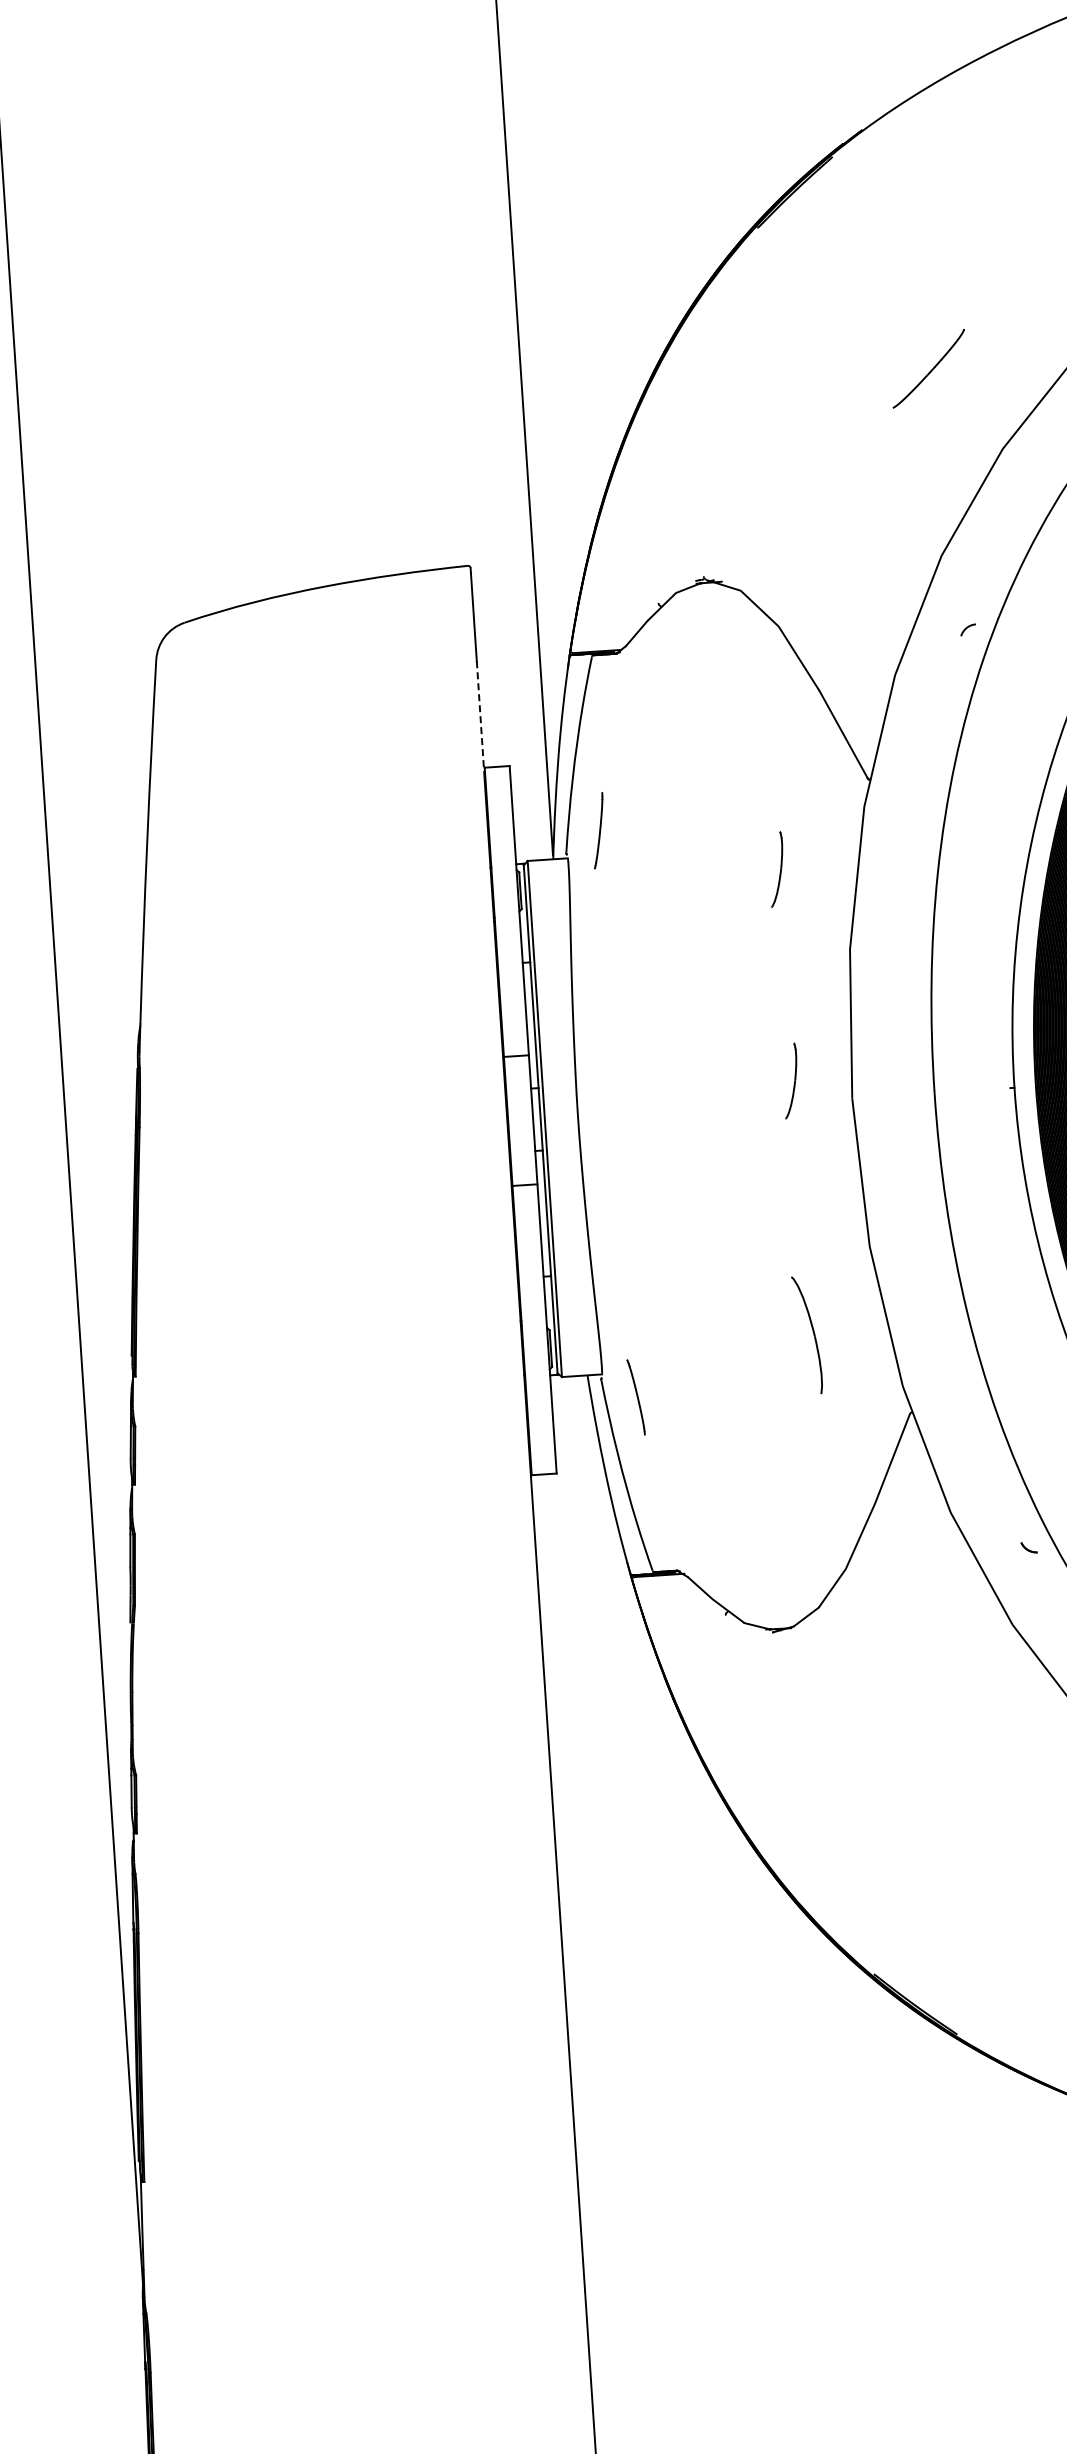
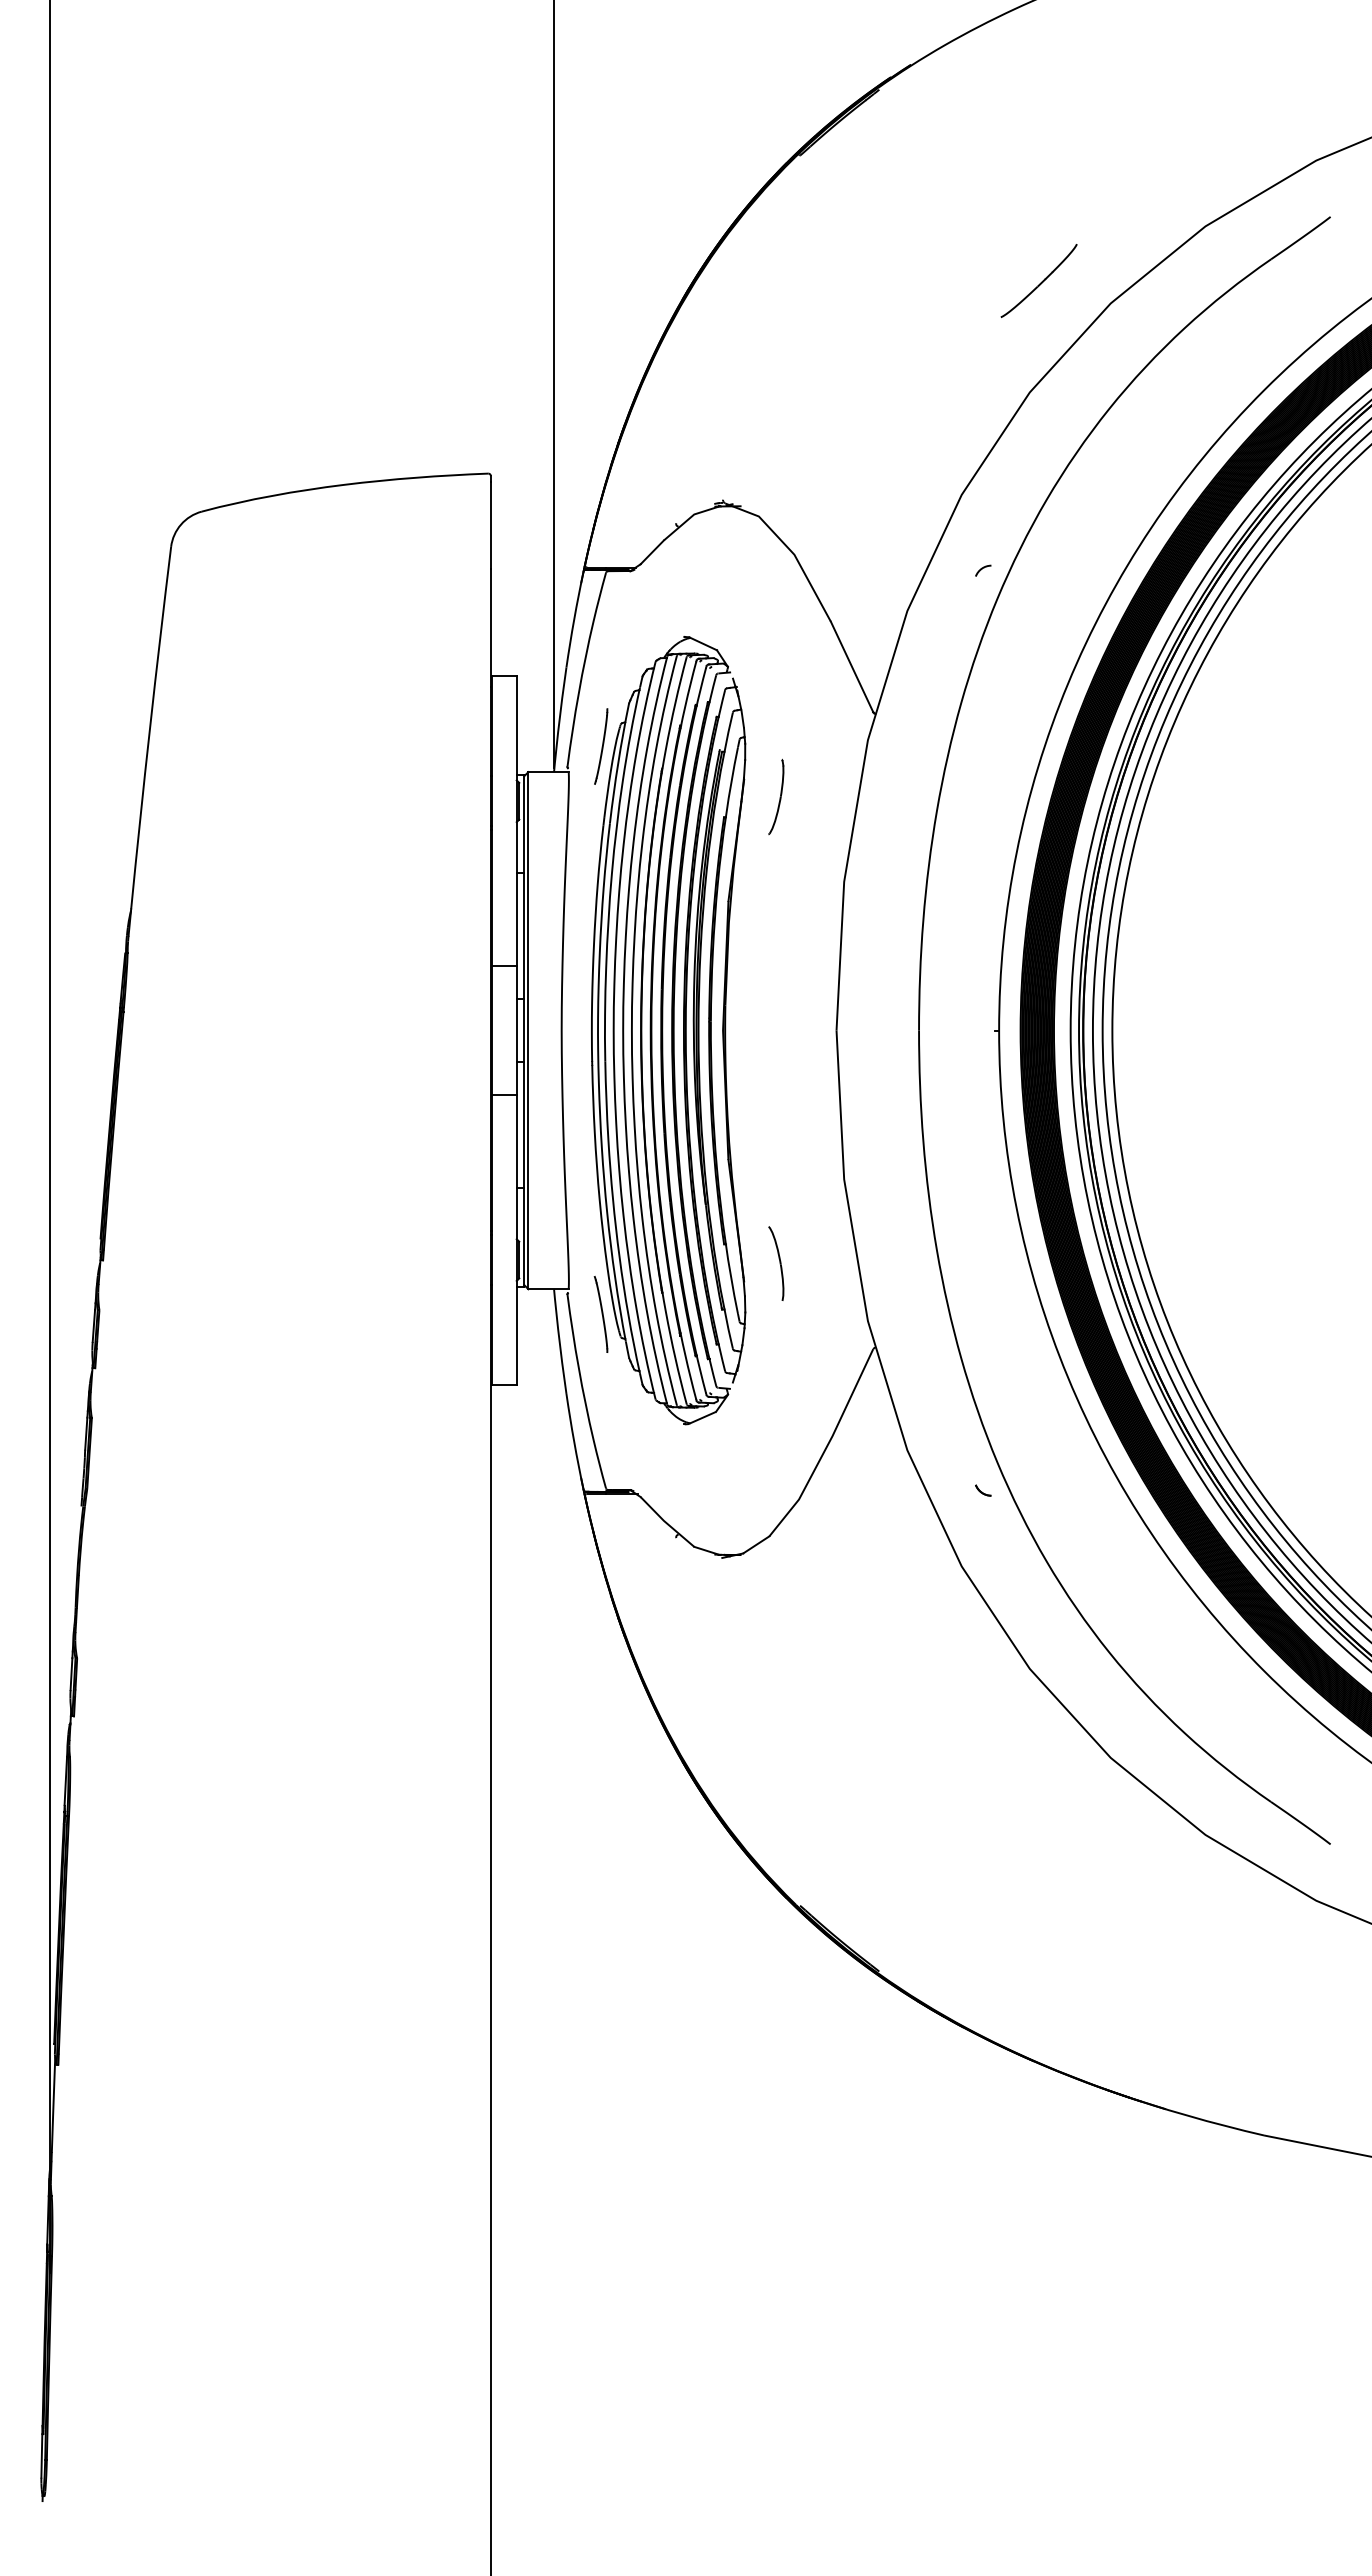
part: (928, 368) -> (1038, 280), moved
line: (480, 720) -> (490, 628), dashed -> solid
part: (790, 1080) -> (776, 1008), removed
part: (684, 1109) -> (668, 1030), added
part: (807, 1334) -> (776, 1263), size x0.62

